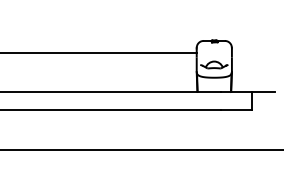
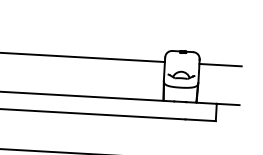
line: (253, 52) -> (220, 65), added

